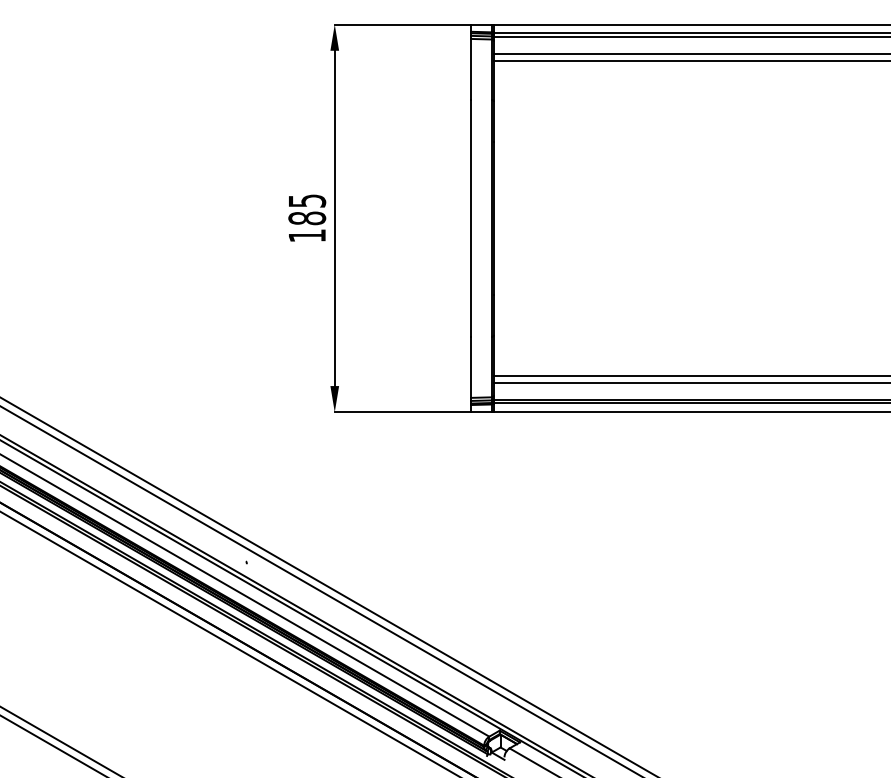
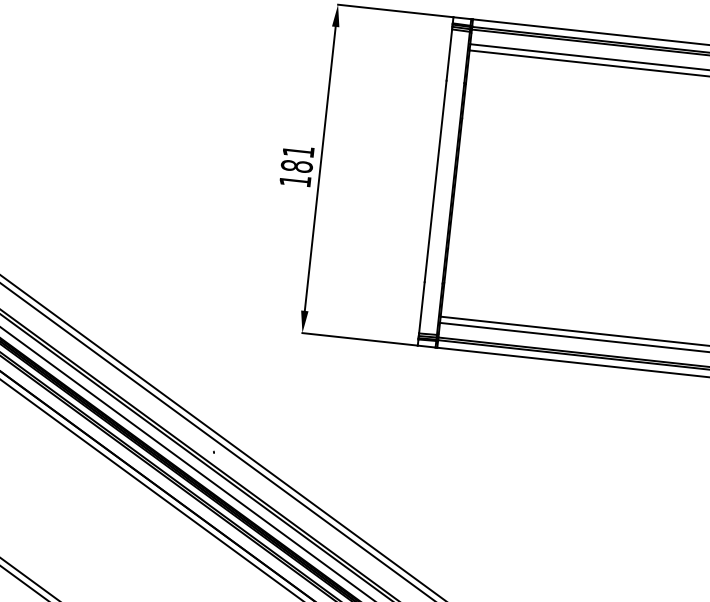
text: (307, 200) -> (298, 151), 185 -> 181

